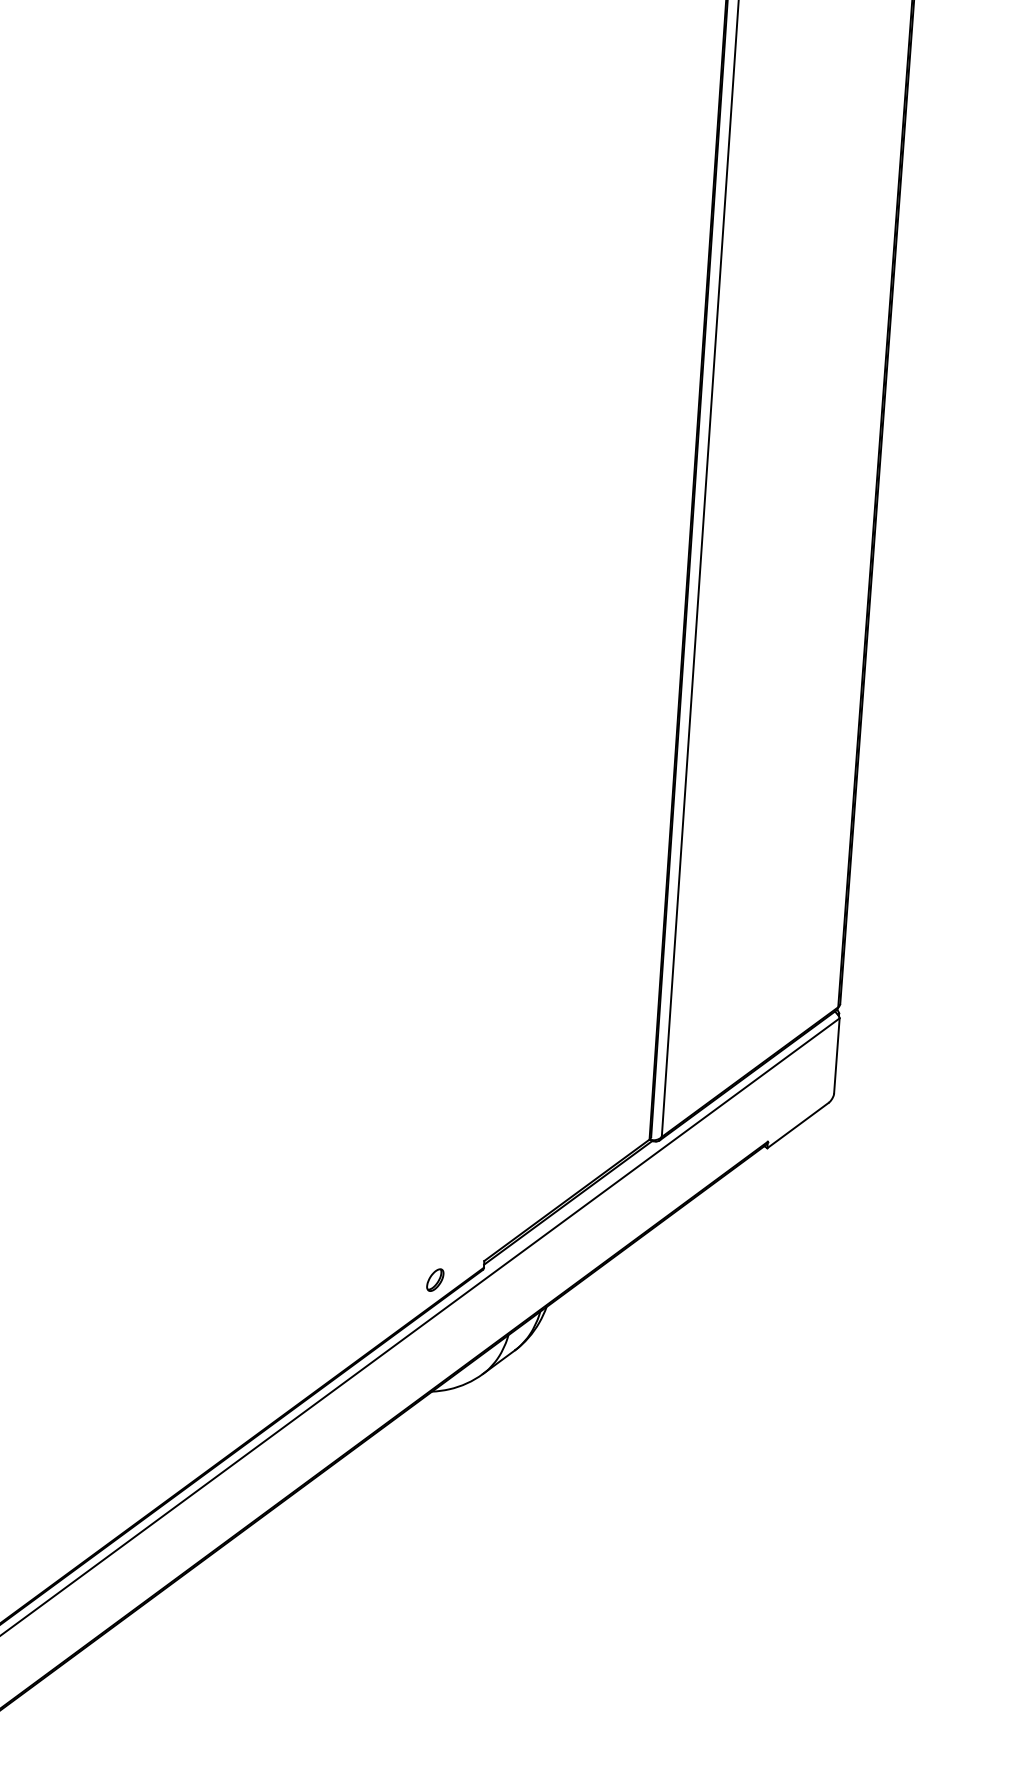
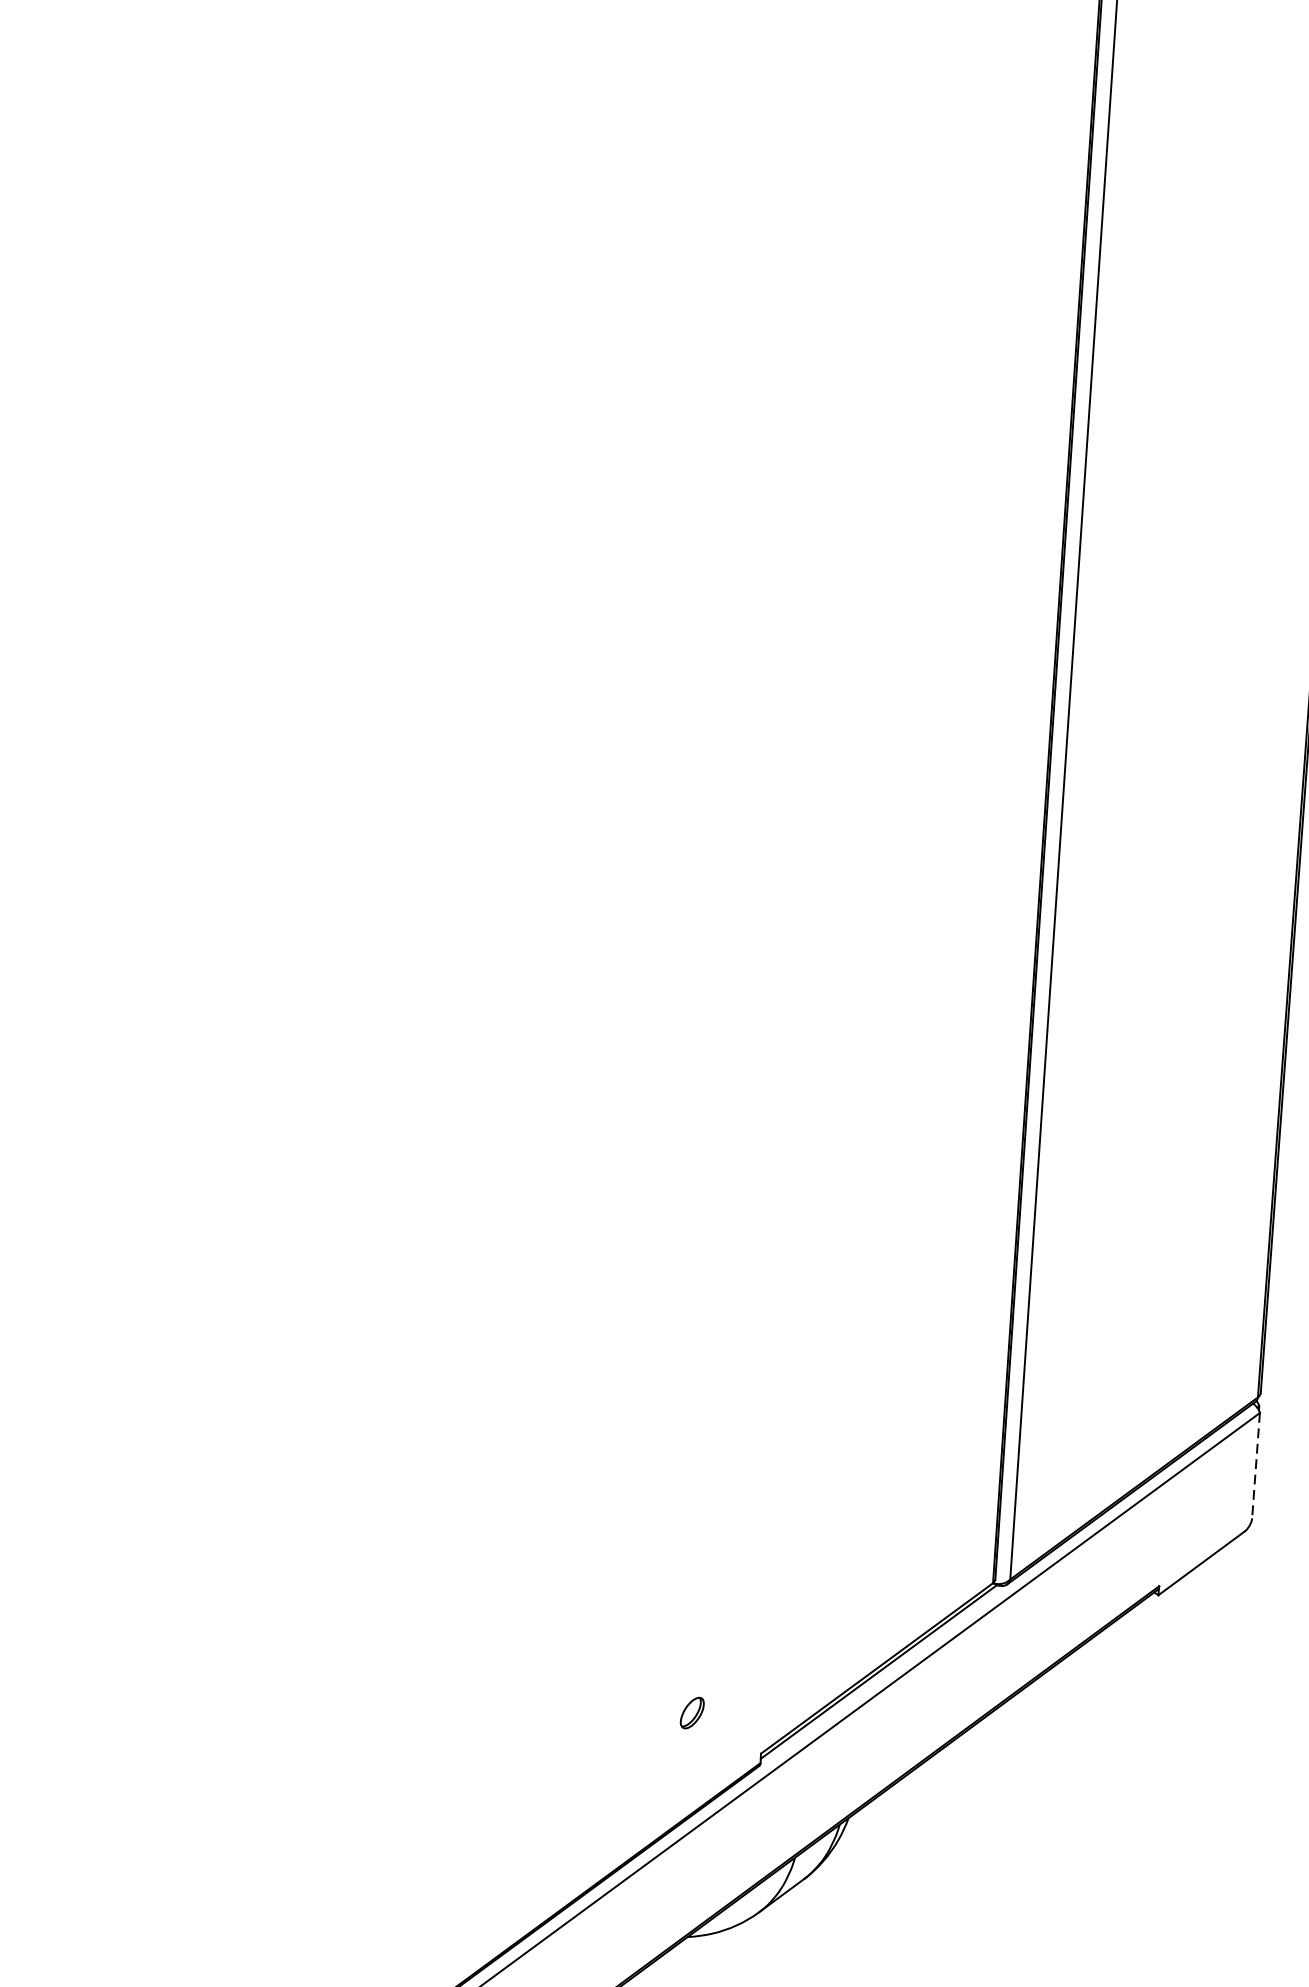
line: (836, 1055) -> (1255, 1465), solid -> dashed
part: (435, 1279) -> (692, 1712), moved

